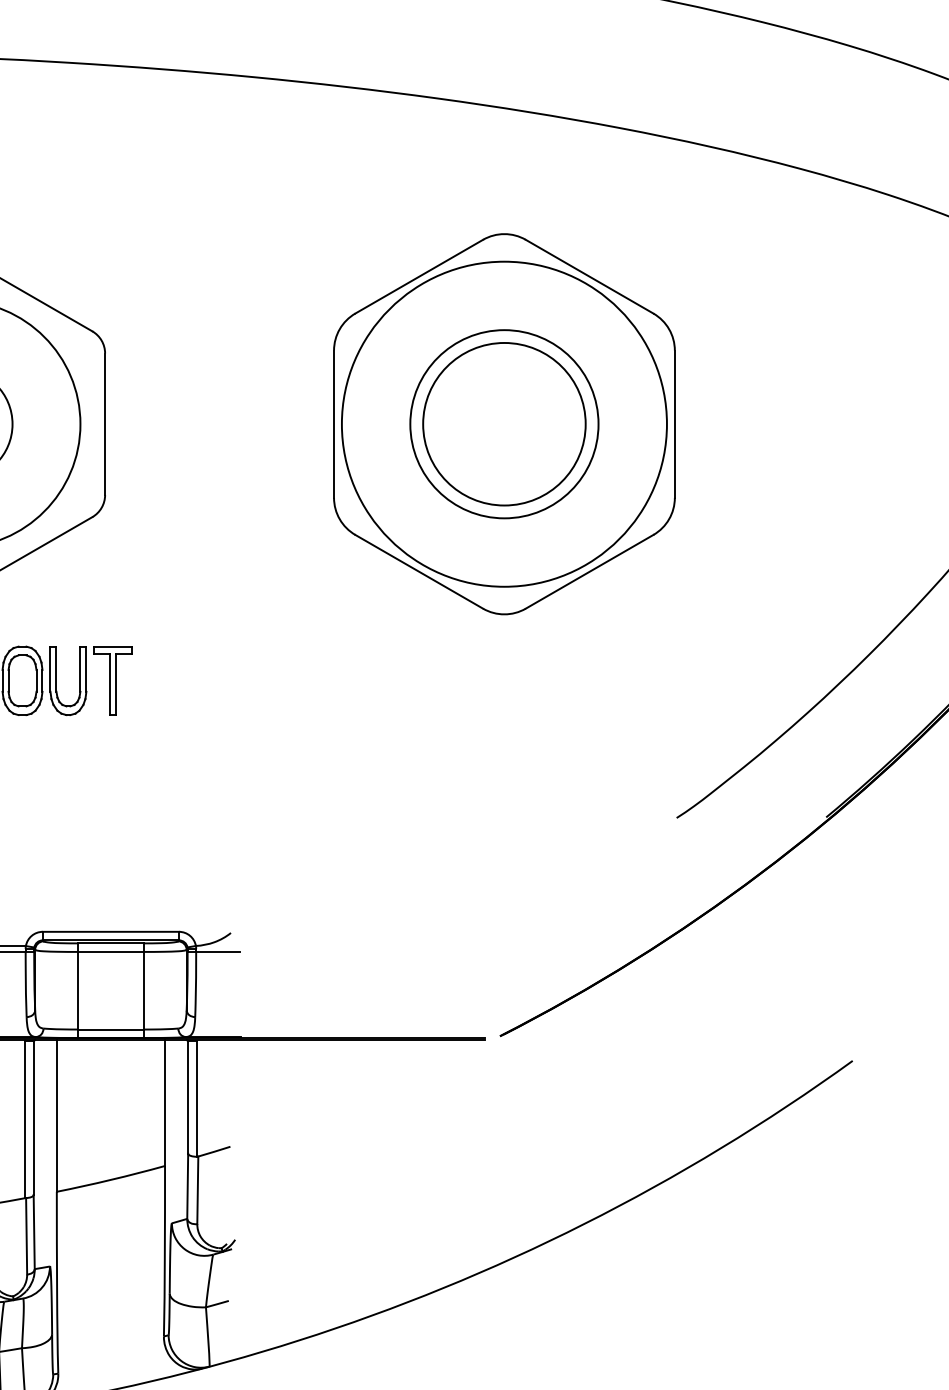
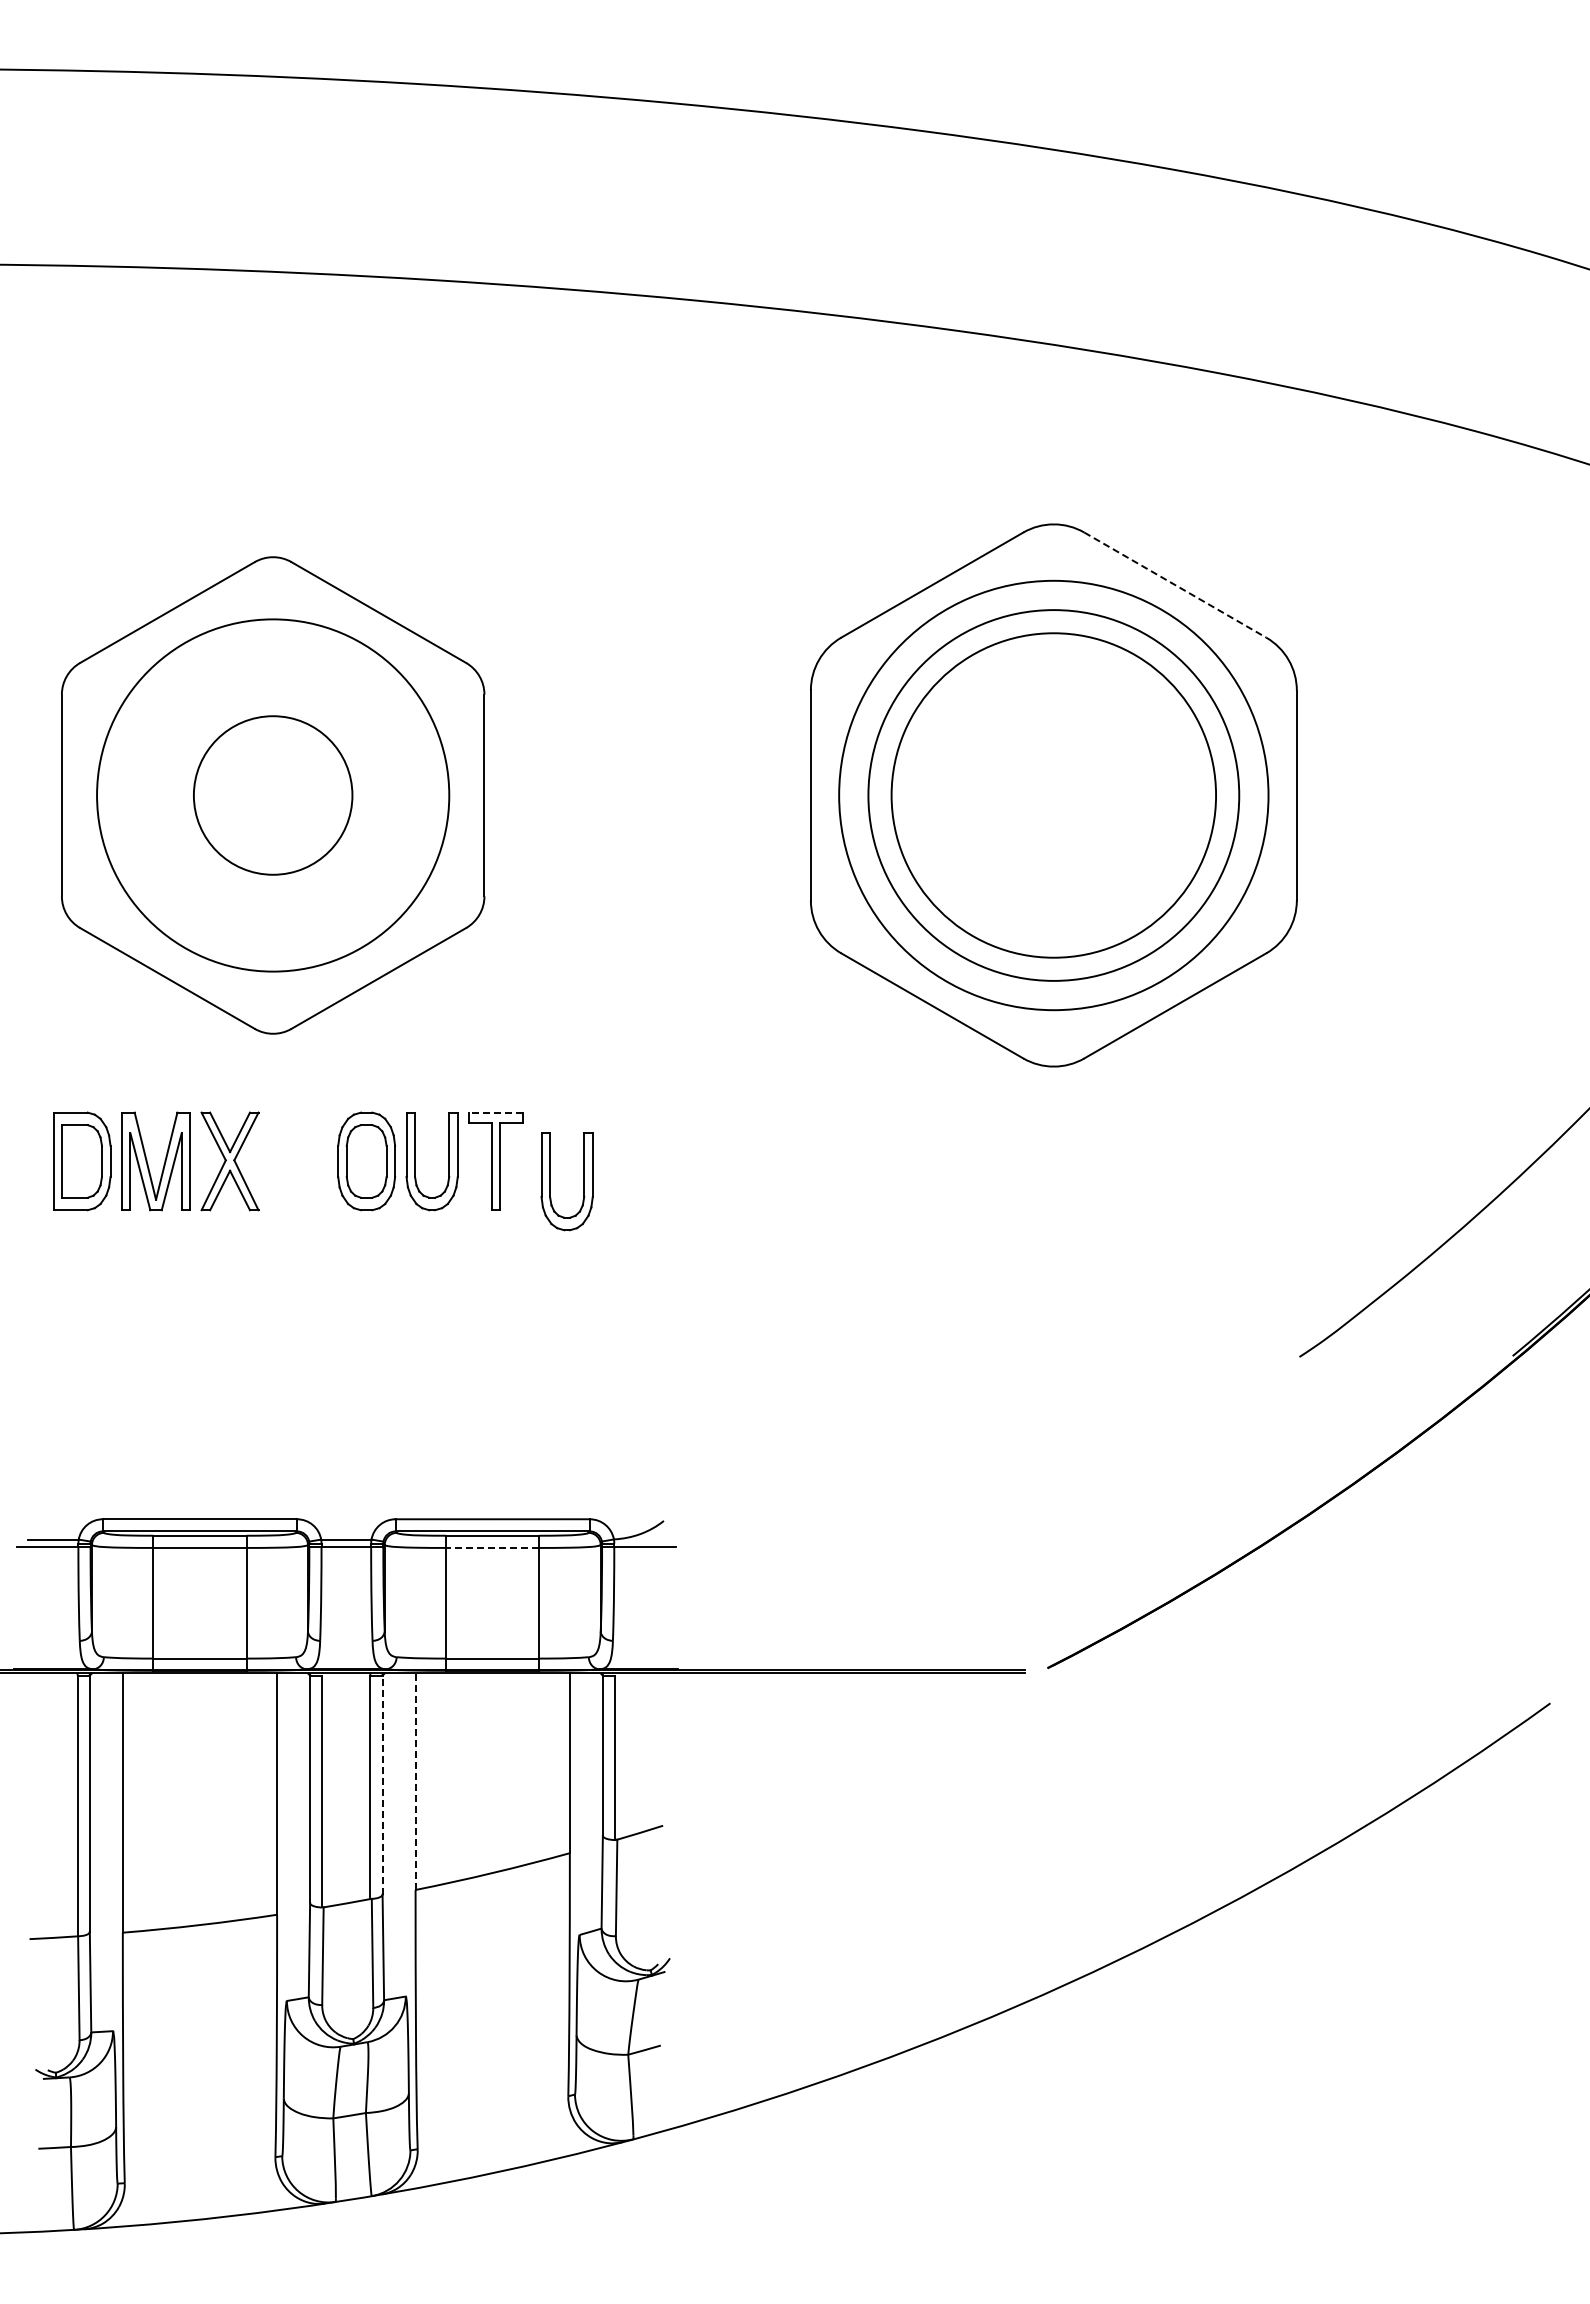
line: (589, 276) -> (1175, 585), solid -> dashed
circle: (504, 424) -> (1053, 795), size x0.7
circle: (504, 424) -> (1053, 795), size x1.6
circle: (504, 424) -> (1053, 795), size x1.6
line: (112, 646) -> (495, 1112), solid -> dashed
part: (151, 694) -> (550, 1181), added
line: (110, 951) -> (492, 1547), solid -> dashed
line: (56, 1115) -> (415, 1781), solid -> dashed
line: (33, 1118) -> (382, 1785), solid -> dashed

